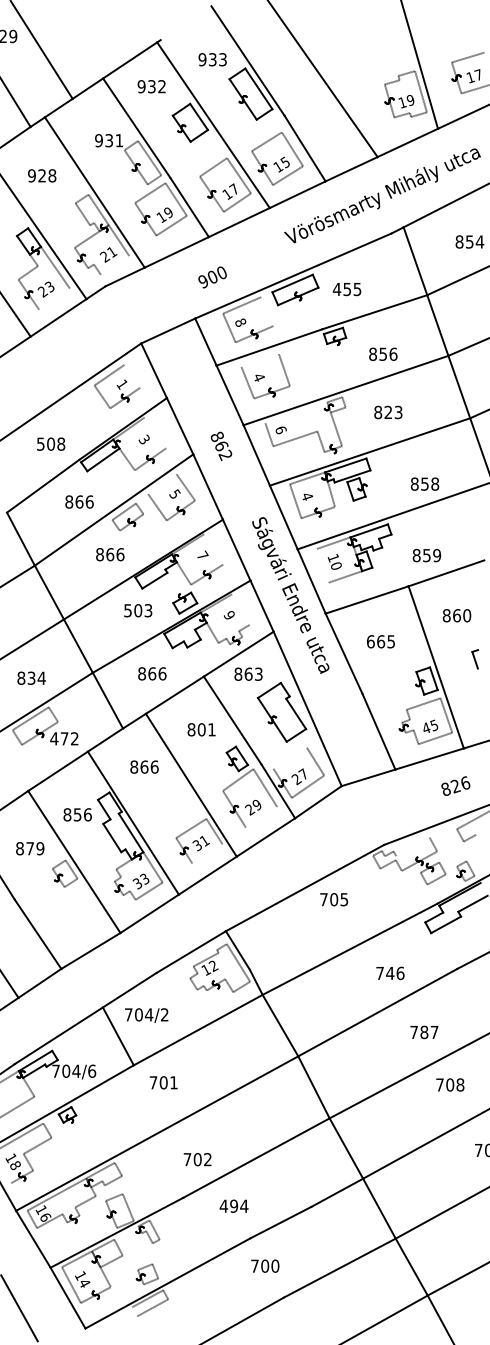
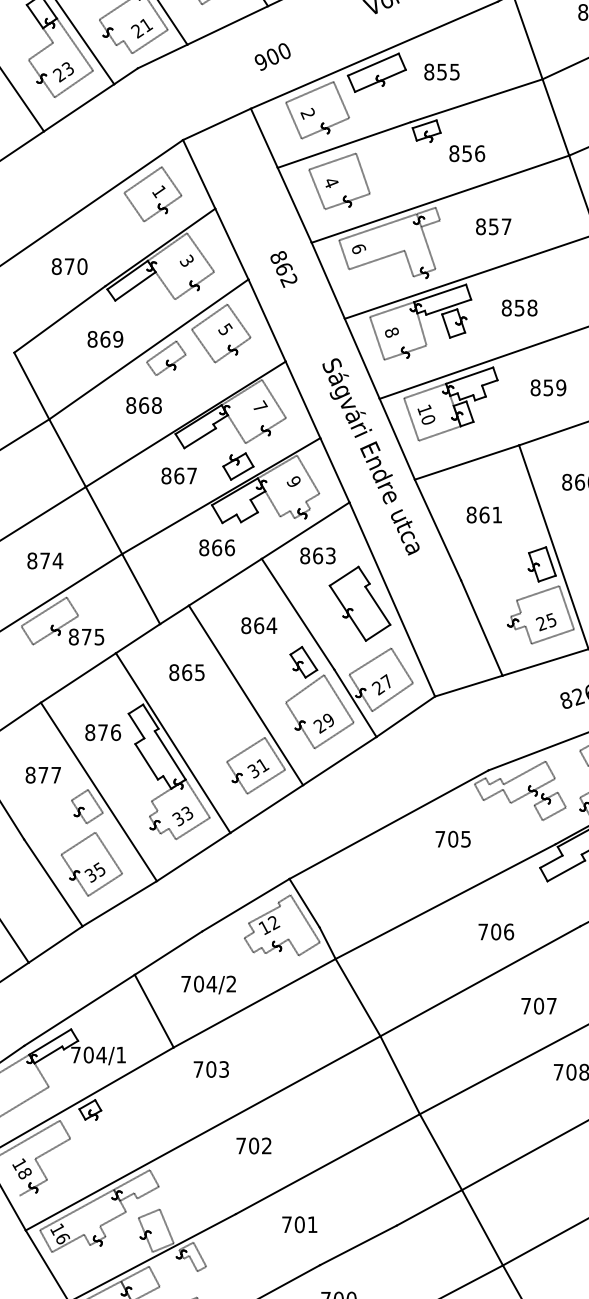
line: (114, 264) -> (149, 40), added
text: (336, 289) -> (428, 72), 455 -> 855
line: (54, 298) -> (73, 83), added
line: (267, 311) -> (341, 99), added
text: (240, 322) -> (307, 113), 8 -> 2
text: (383, 353) -> (467, 152), moved
line: (259, 360) -> (331, 161), added
line: (132, 375) -> (172, 180), added
line: (296, 412) -> (378, 226), added
text: (393, 412) -> (500, 226), 823 -> 857
line: (155, 432) -> (200, 251), added
text: (50, 443) -> (68, 265), 508 -> 870
text: (424, 483) -> (519, 307), moved
line: (162, 484) -> (209, 317), added
text: (307, 496) -> (392, 332), 4 -> 8
text: (89, 501) -> (117, 338), 866 -> 869
line: (213, 549) -> (273, 399), added
text: (120, 554) -> (156, 405), 866 -> 868
text: (426, 555) -> (547, 387), moved
line: (322, 565) -> (410, 419), added
line: (240, 609) -> (307, 474), added
text: (138, 610) -> (179, 475), 503 -> 867
text: (380, 641) -> (483, 514), 665 -> 861
text: (152, 673) -> (217, 547), moved
text: (31, 677) -> (45, 559), 834 -> 874
text: (426, 728) -> (541, 624), 45 -> 25
text: (207, 729) -> (266, 625), 801 -> 864
text: (64, 738) -> (86, 636), 472 -> 875
line: (289, 757) -> (369, 660), added
text: (154, 766) -> (199, 671), 866 -> 865
text: (77, 814) -> (102, 732), 856 -> 876
line: (261, 816) -> (334, 734), added
line: (412, 846) -> (524, 772), added
text: (40, 848) -> (56, 774), 879 -> 877
line: (207, 853) -> (266, 781), added
text: (333, 899) -> (452, 839), moved
part: (68, 919) -> (91, 864), added
text: (390, 973) -> (496, 932), 746 -> 706
text: (146, 1015) -> (208, 984), moved
text: (424, 1032) -> (539, 1006), 787 -> 707
text: (92, 1070) -> (121, 1054), 704/6 -> 704/1
text: (173, 1082) -> (223, 1069), 701 -> 703
text: (197, 1159) -> (253, 1145), moved
text: (233, 1205) -> (299, 1223), 494 -> 701

